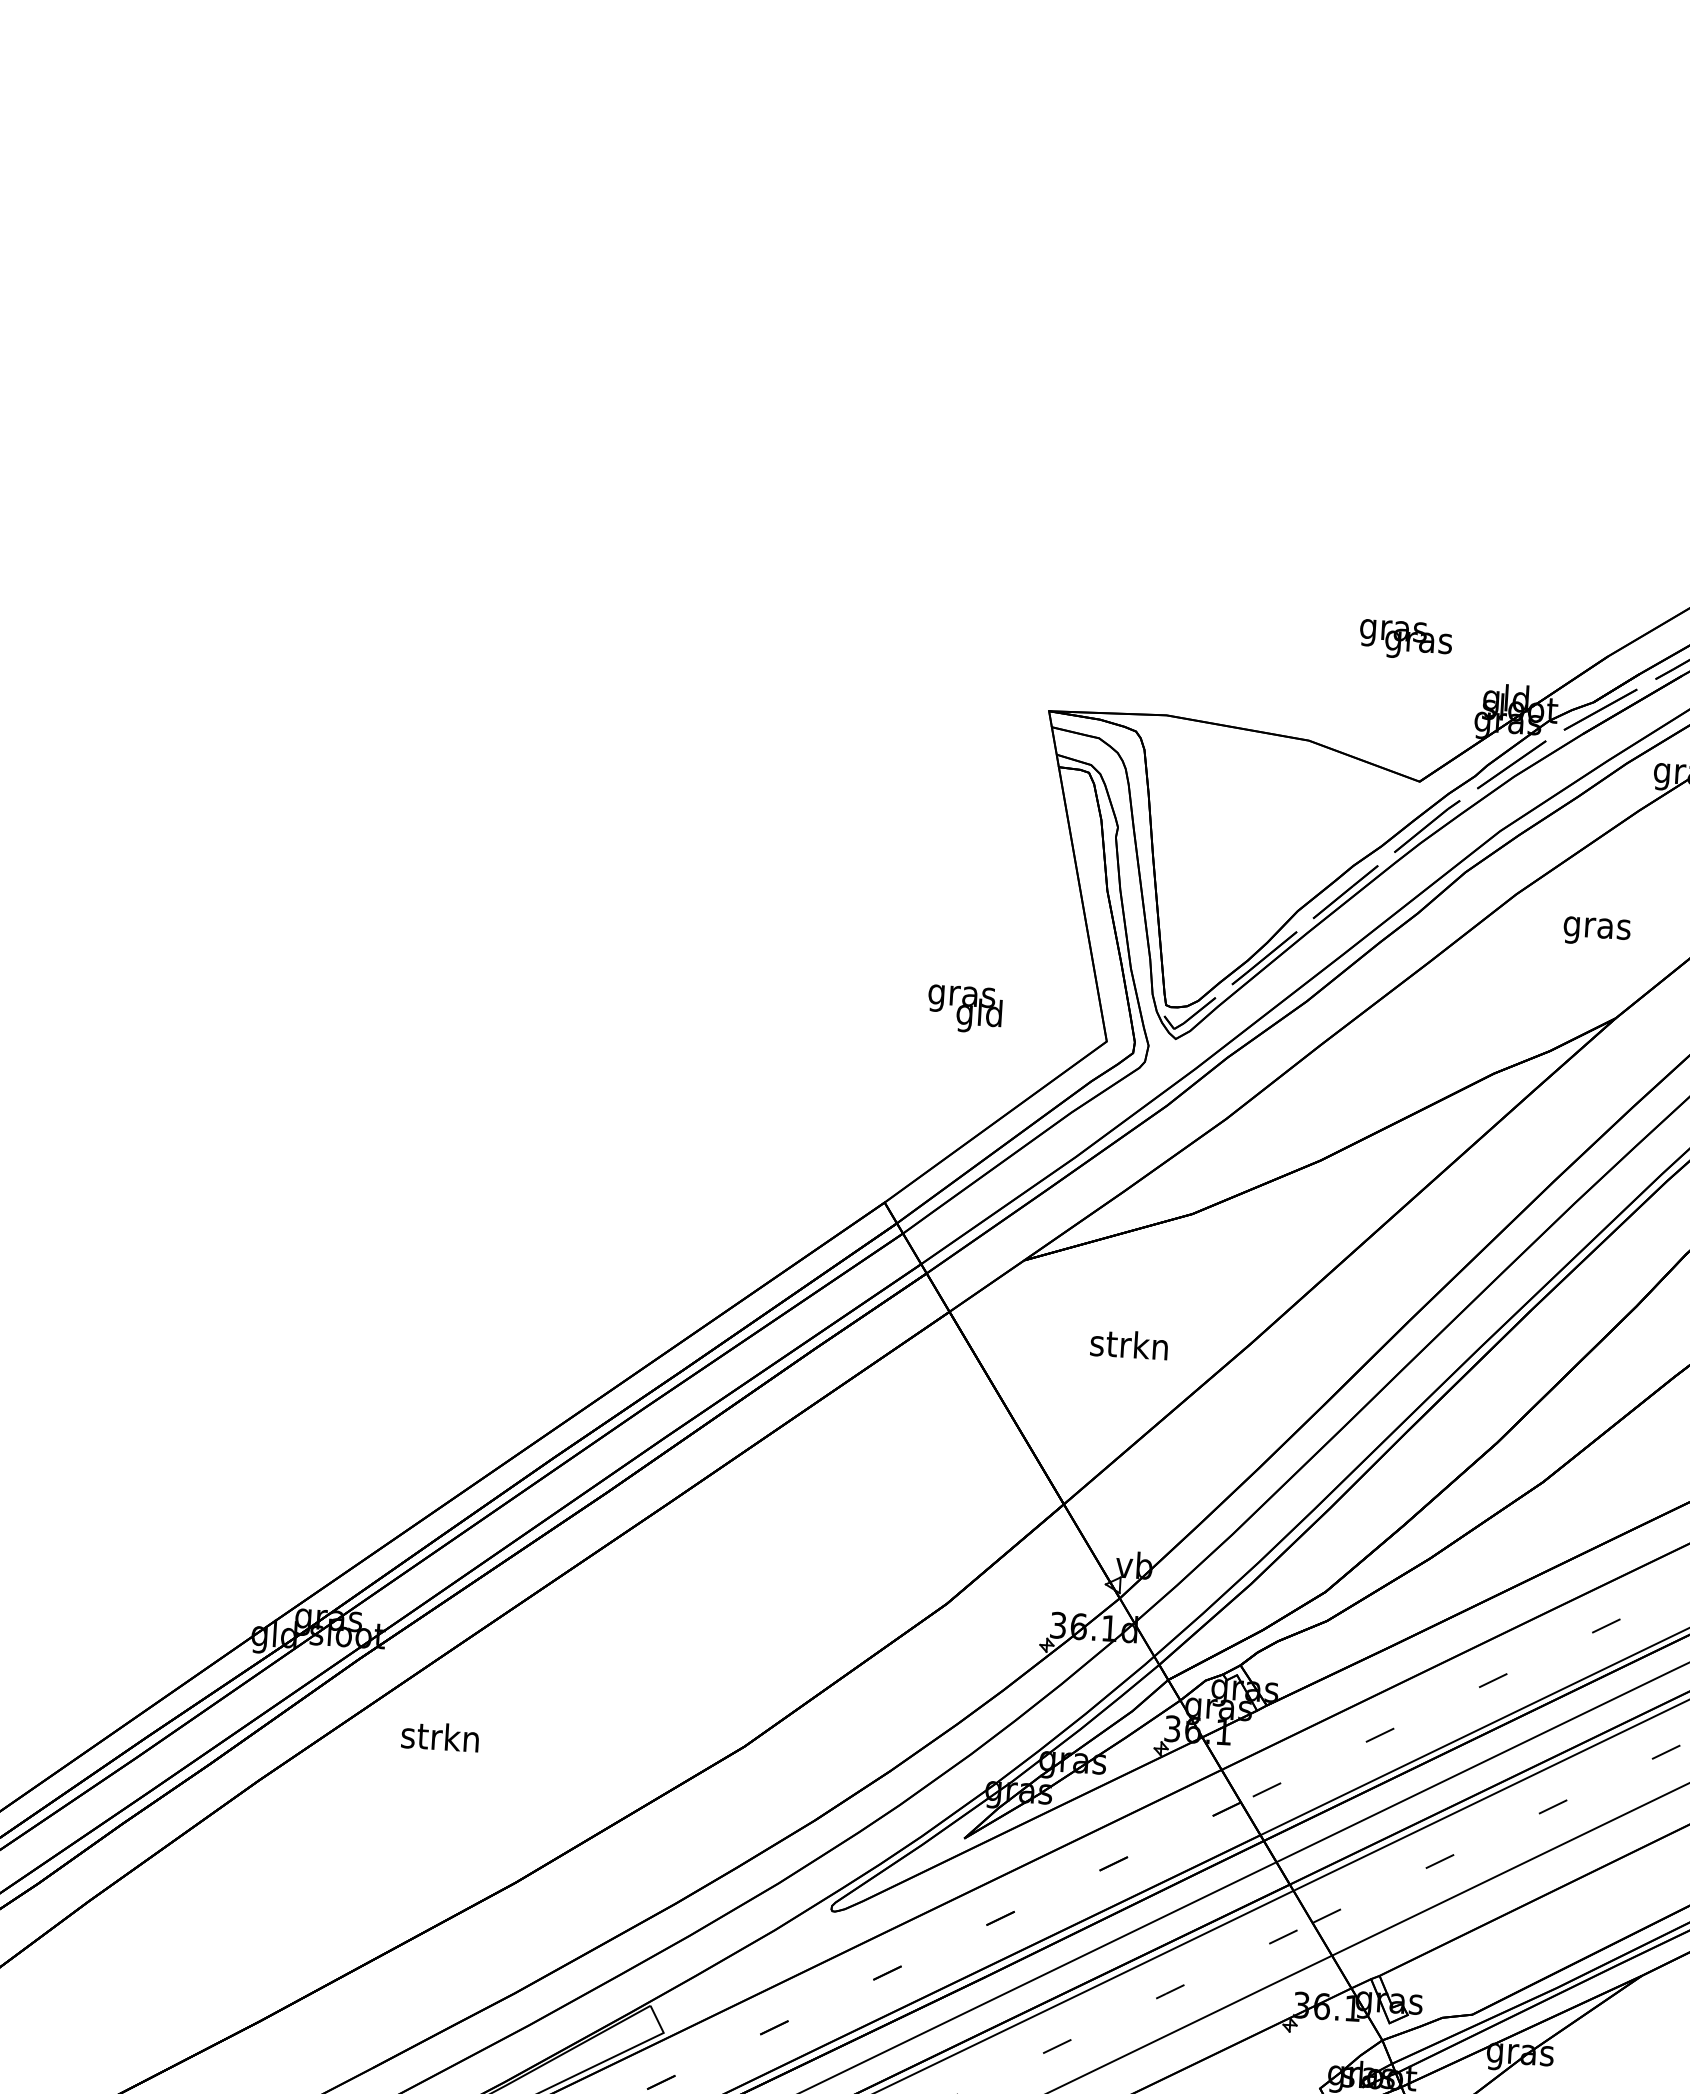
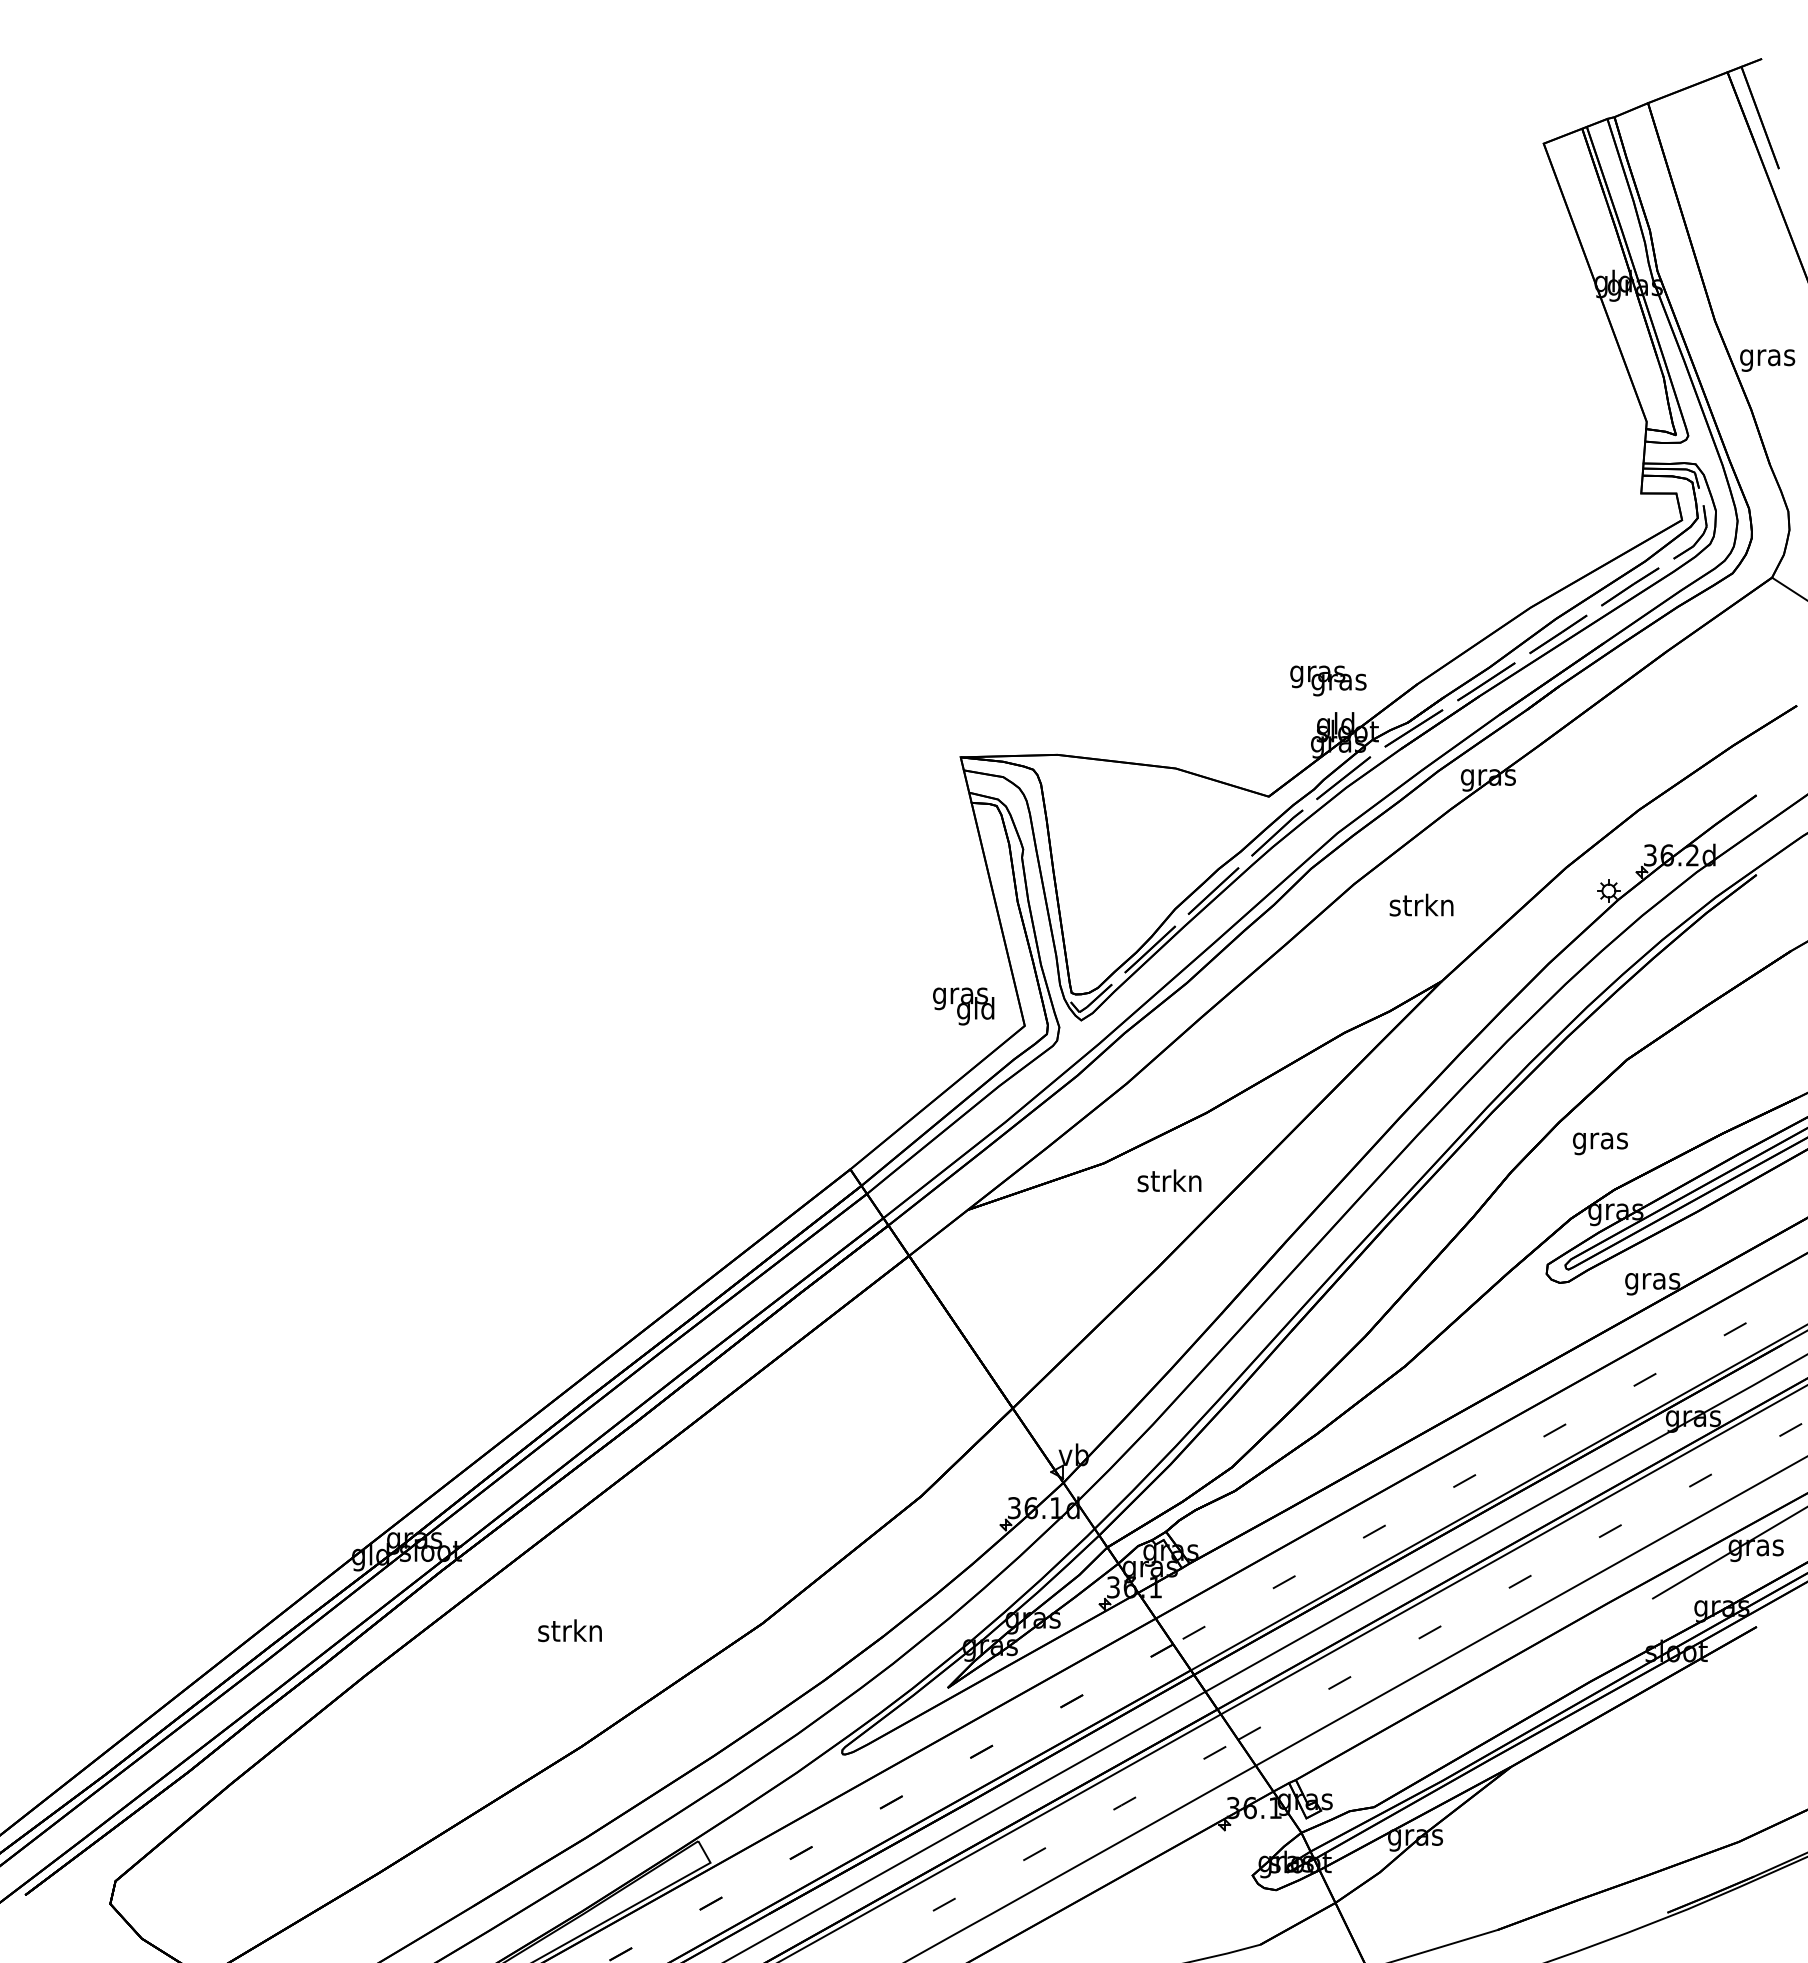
text: (1406, 639) -> (1328, 680), moved
text: (1596, 927) -> (1421, 907), gras -> strkn
text: (964, 1009) -> (963, 1006), moved
text: (1129, 1344) -> (1169, 1180), moved
text: (439, 1736) -> (569, 1630), moved

